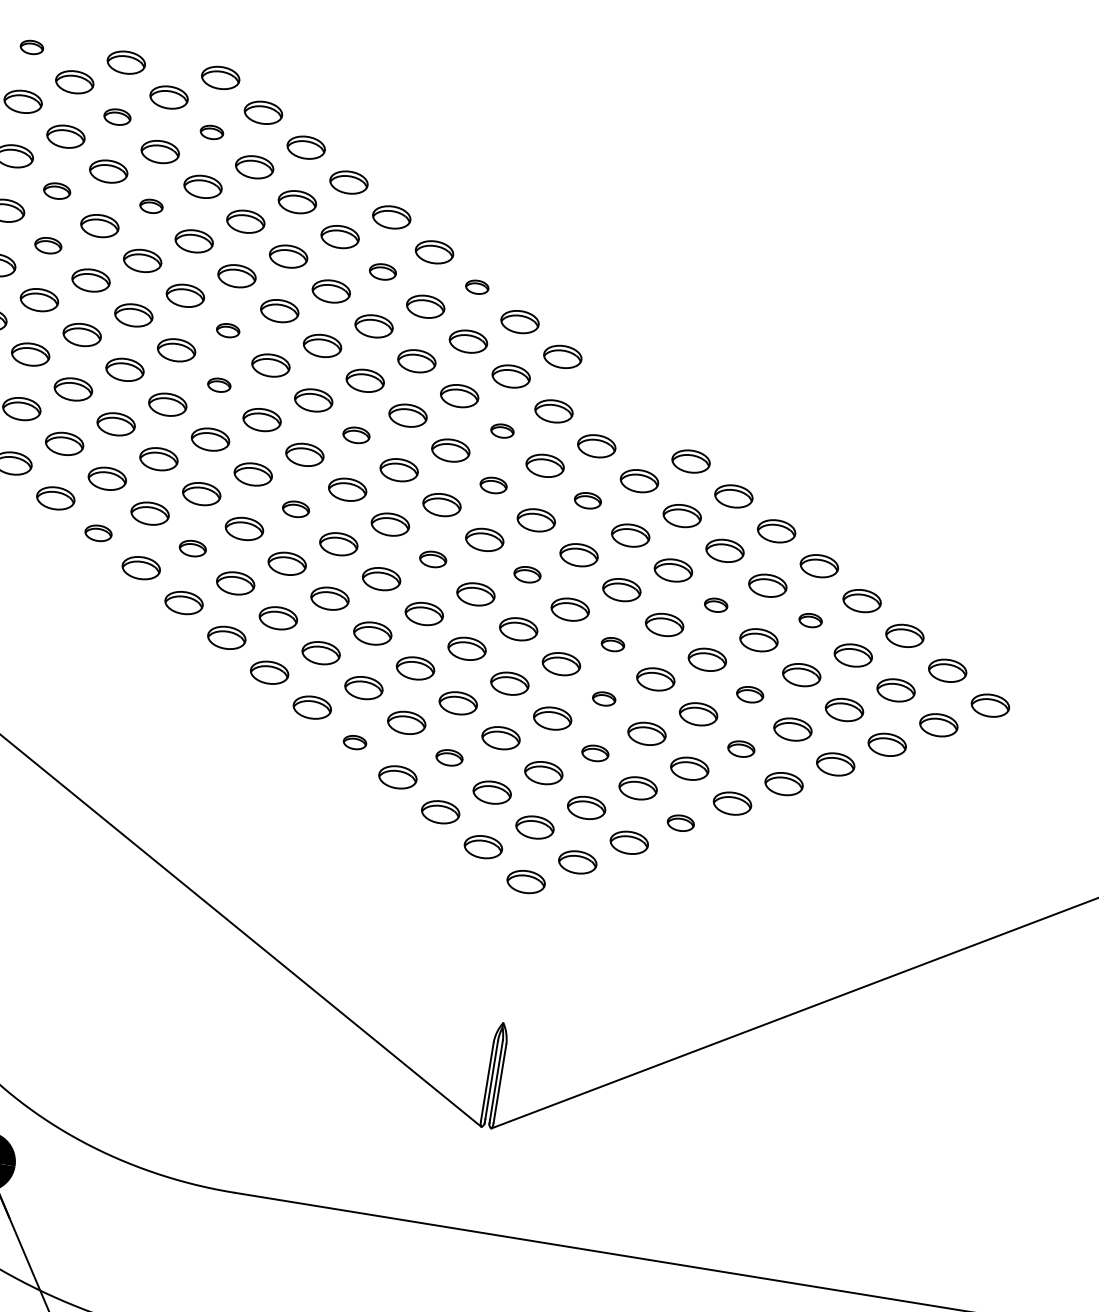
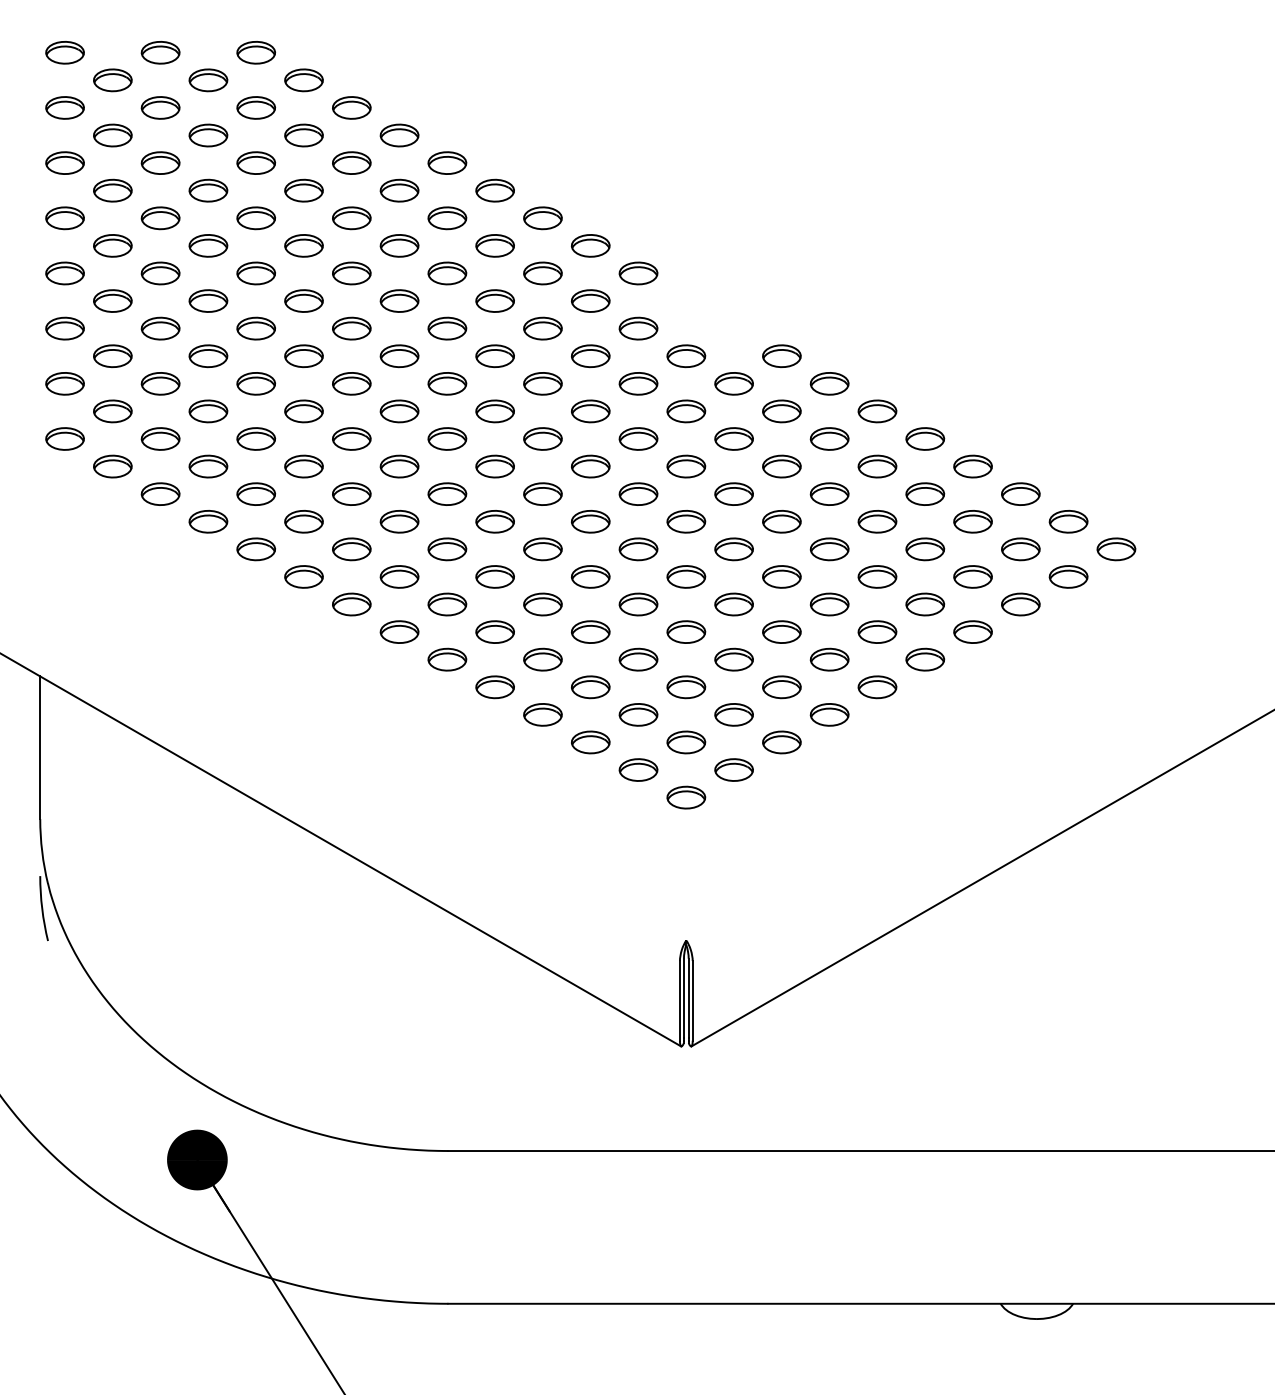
part: (31, 47) -> (64, 52), size x1.67
part: (117, 116) -> (160, 107), size x1.43
part: (212, 132) -> (256, 107), size x1.67
part: (56, 190) -> (112, 190), size x1.43
part: (151, 206) -> (208, 190), size x1.67
part: (48, 245) -> (112, 245), size x1.43
part: (383, 272) -> (447, 218), size x1.43
part: (476, 287) -> (542, 218), size x1.67
part: (227, 330) -> (303, 300), size x1.67
part: (218, 385) -> (303, 356), size x1.67
part: (502, 431) -> (590, 356), size x1.67
part: (356, 435) -> (447, 383), size x1.43
part: (493, 485) -> (590, 411), size x1.43
part: (588, 500) -> (686, 411), size x1.43
part: (295, 509) -> (399, 466), size x1.43
part: (98, 533) -> (208, 521), size x1.43
part: (192, 548) -> (303, 521), size x1.43
part: (432, 558) -> (542, 493), size x1.43
part: (527, 574) -> (638, 493), size x1.43
part: (716, 604) -> (829, 493), size x1.67
part: (810, 620) -> (925, 493), size x1.67
part: (612, 644) -> (733, 549), size x1.67
part: (750, 694) -> (877, 576), size x1.43
part: (603, 698) -> (733, 604), size x1.67
part: (354, 742) -> (494, 687), size x1.67
part: (741, 748) -> (877, 631), size x1.43
part: (594, 753) -> (733, 659), size x1.43
part: (449, 757) -> (590, 687), size x1.43
part: (680, 822) -> (829, 714), size x1.43

